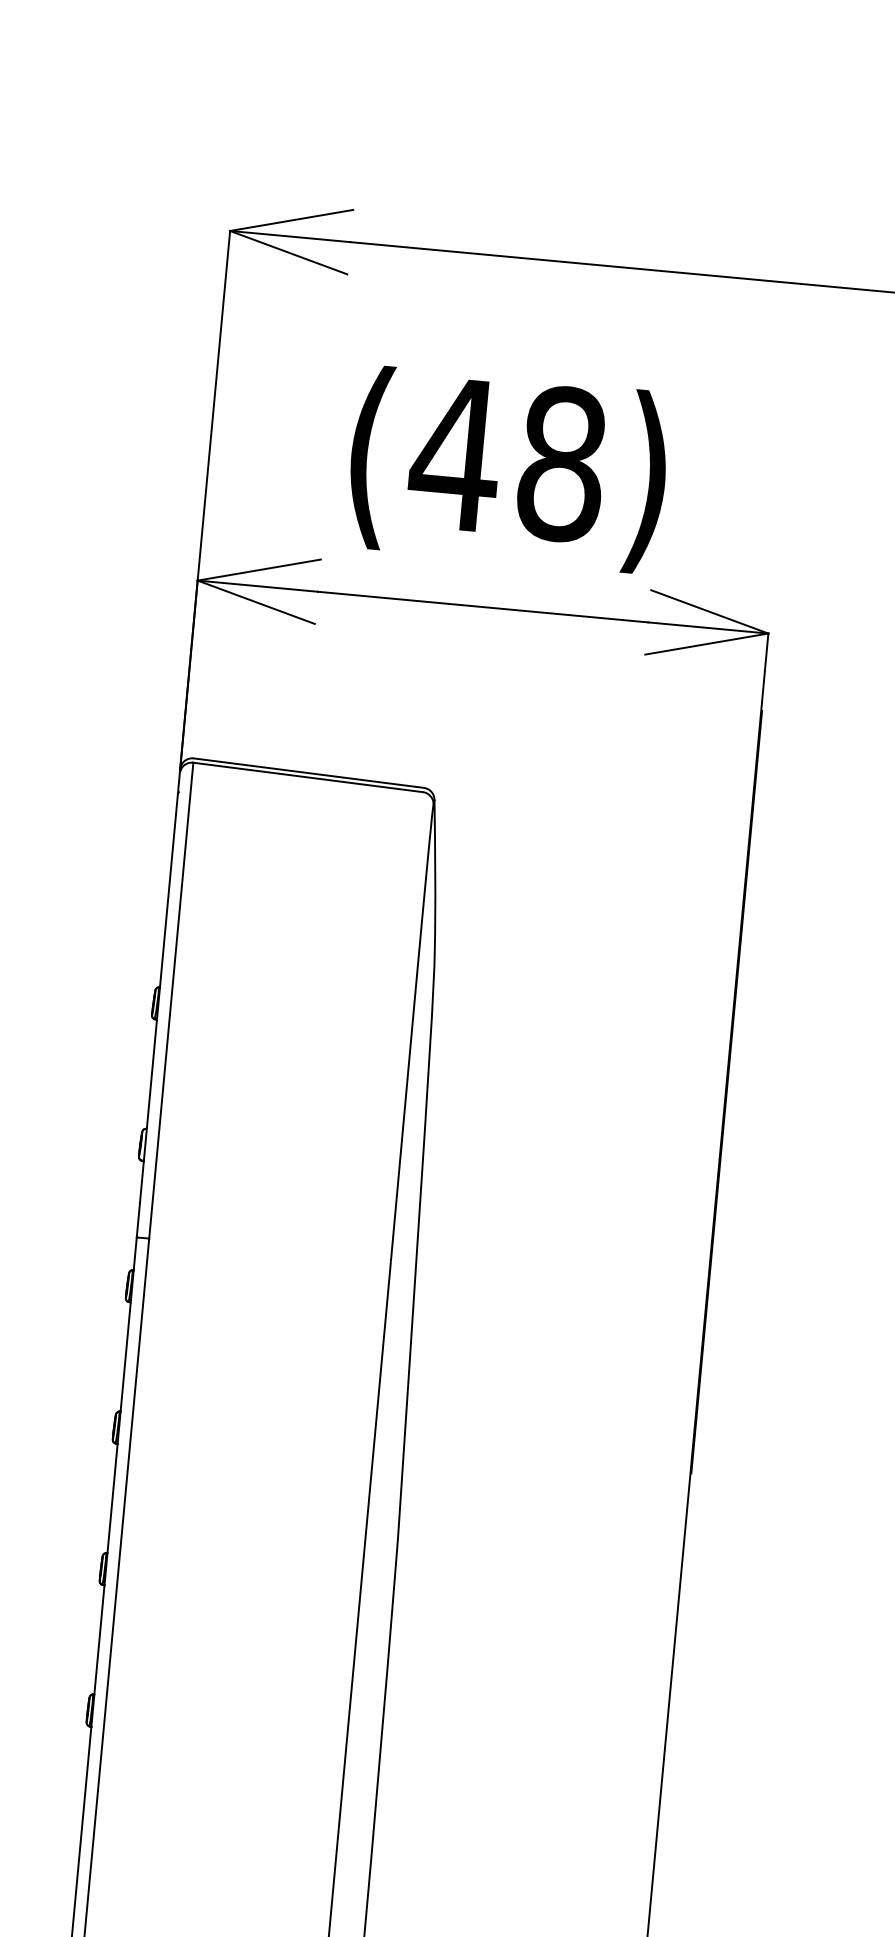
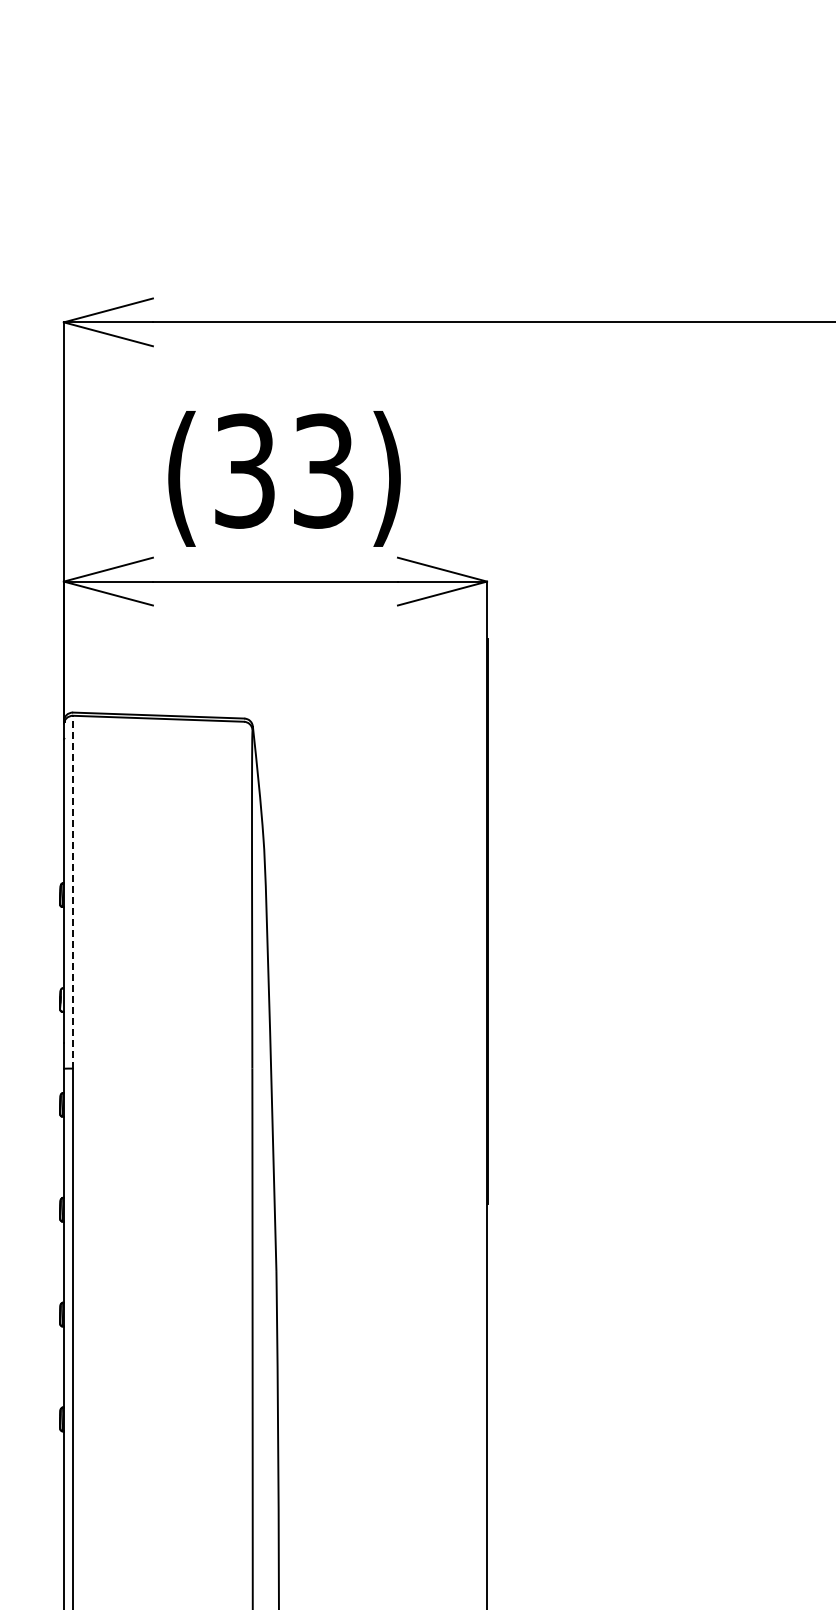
text: (507, 458) -> (283, 470), (48) -> (33)
line: (171, 999) -> (73, 891), solid -> dashed

